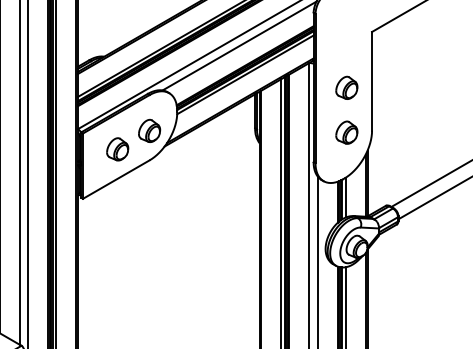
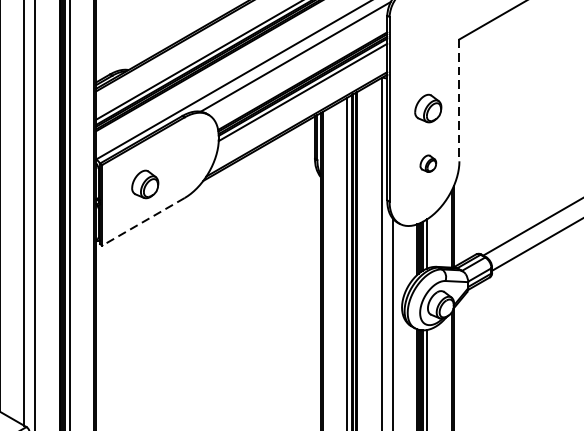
line: (372, 81) -> (459, 100), solid -> dashed
part: (149, 130) -> (184, 161), removed
part: (346, 132) -> (427, 163), size x0.6
line: (115, 179) -> (142, 221), solid -> dashed

